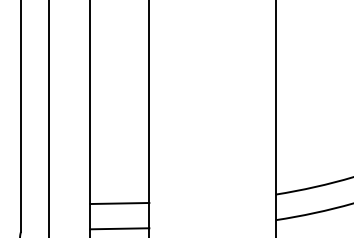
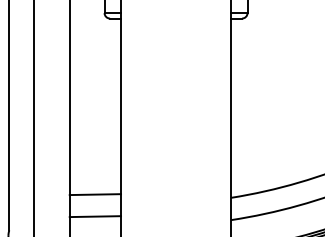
line: (120, 203) -> (95, 194), moved
line: (120, 228) -> (95, 216), moved

